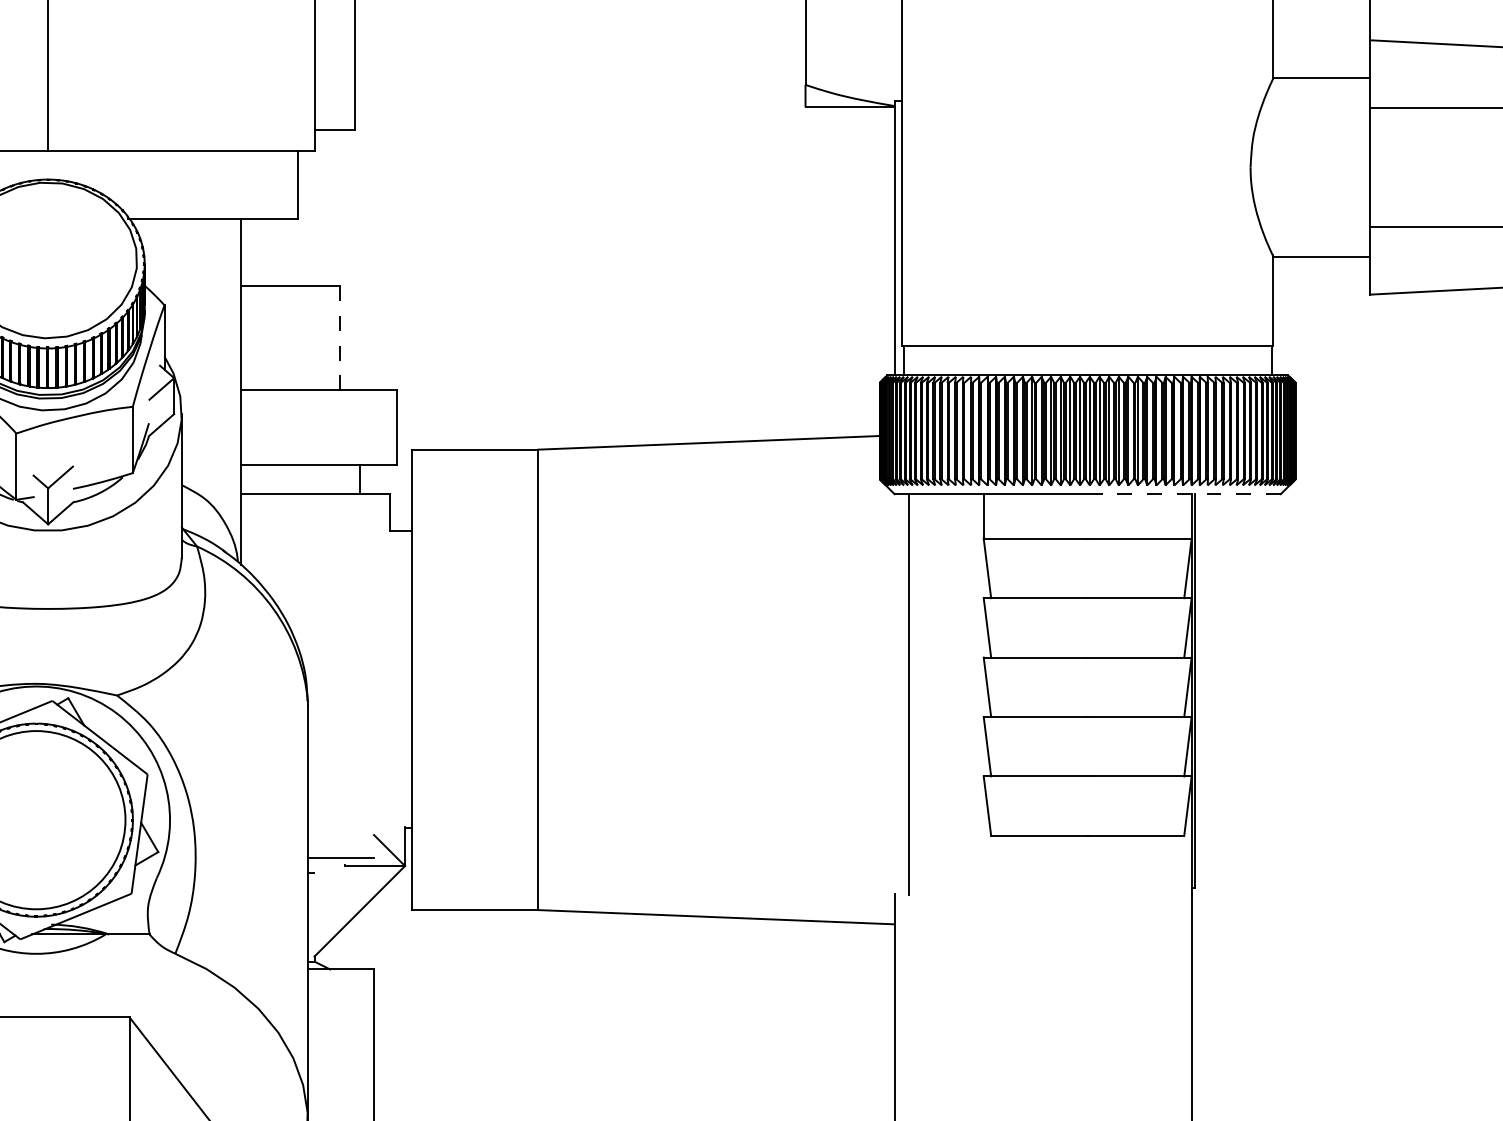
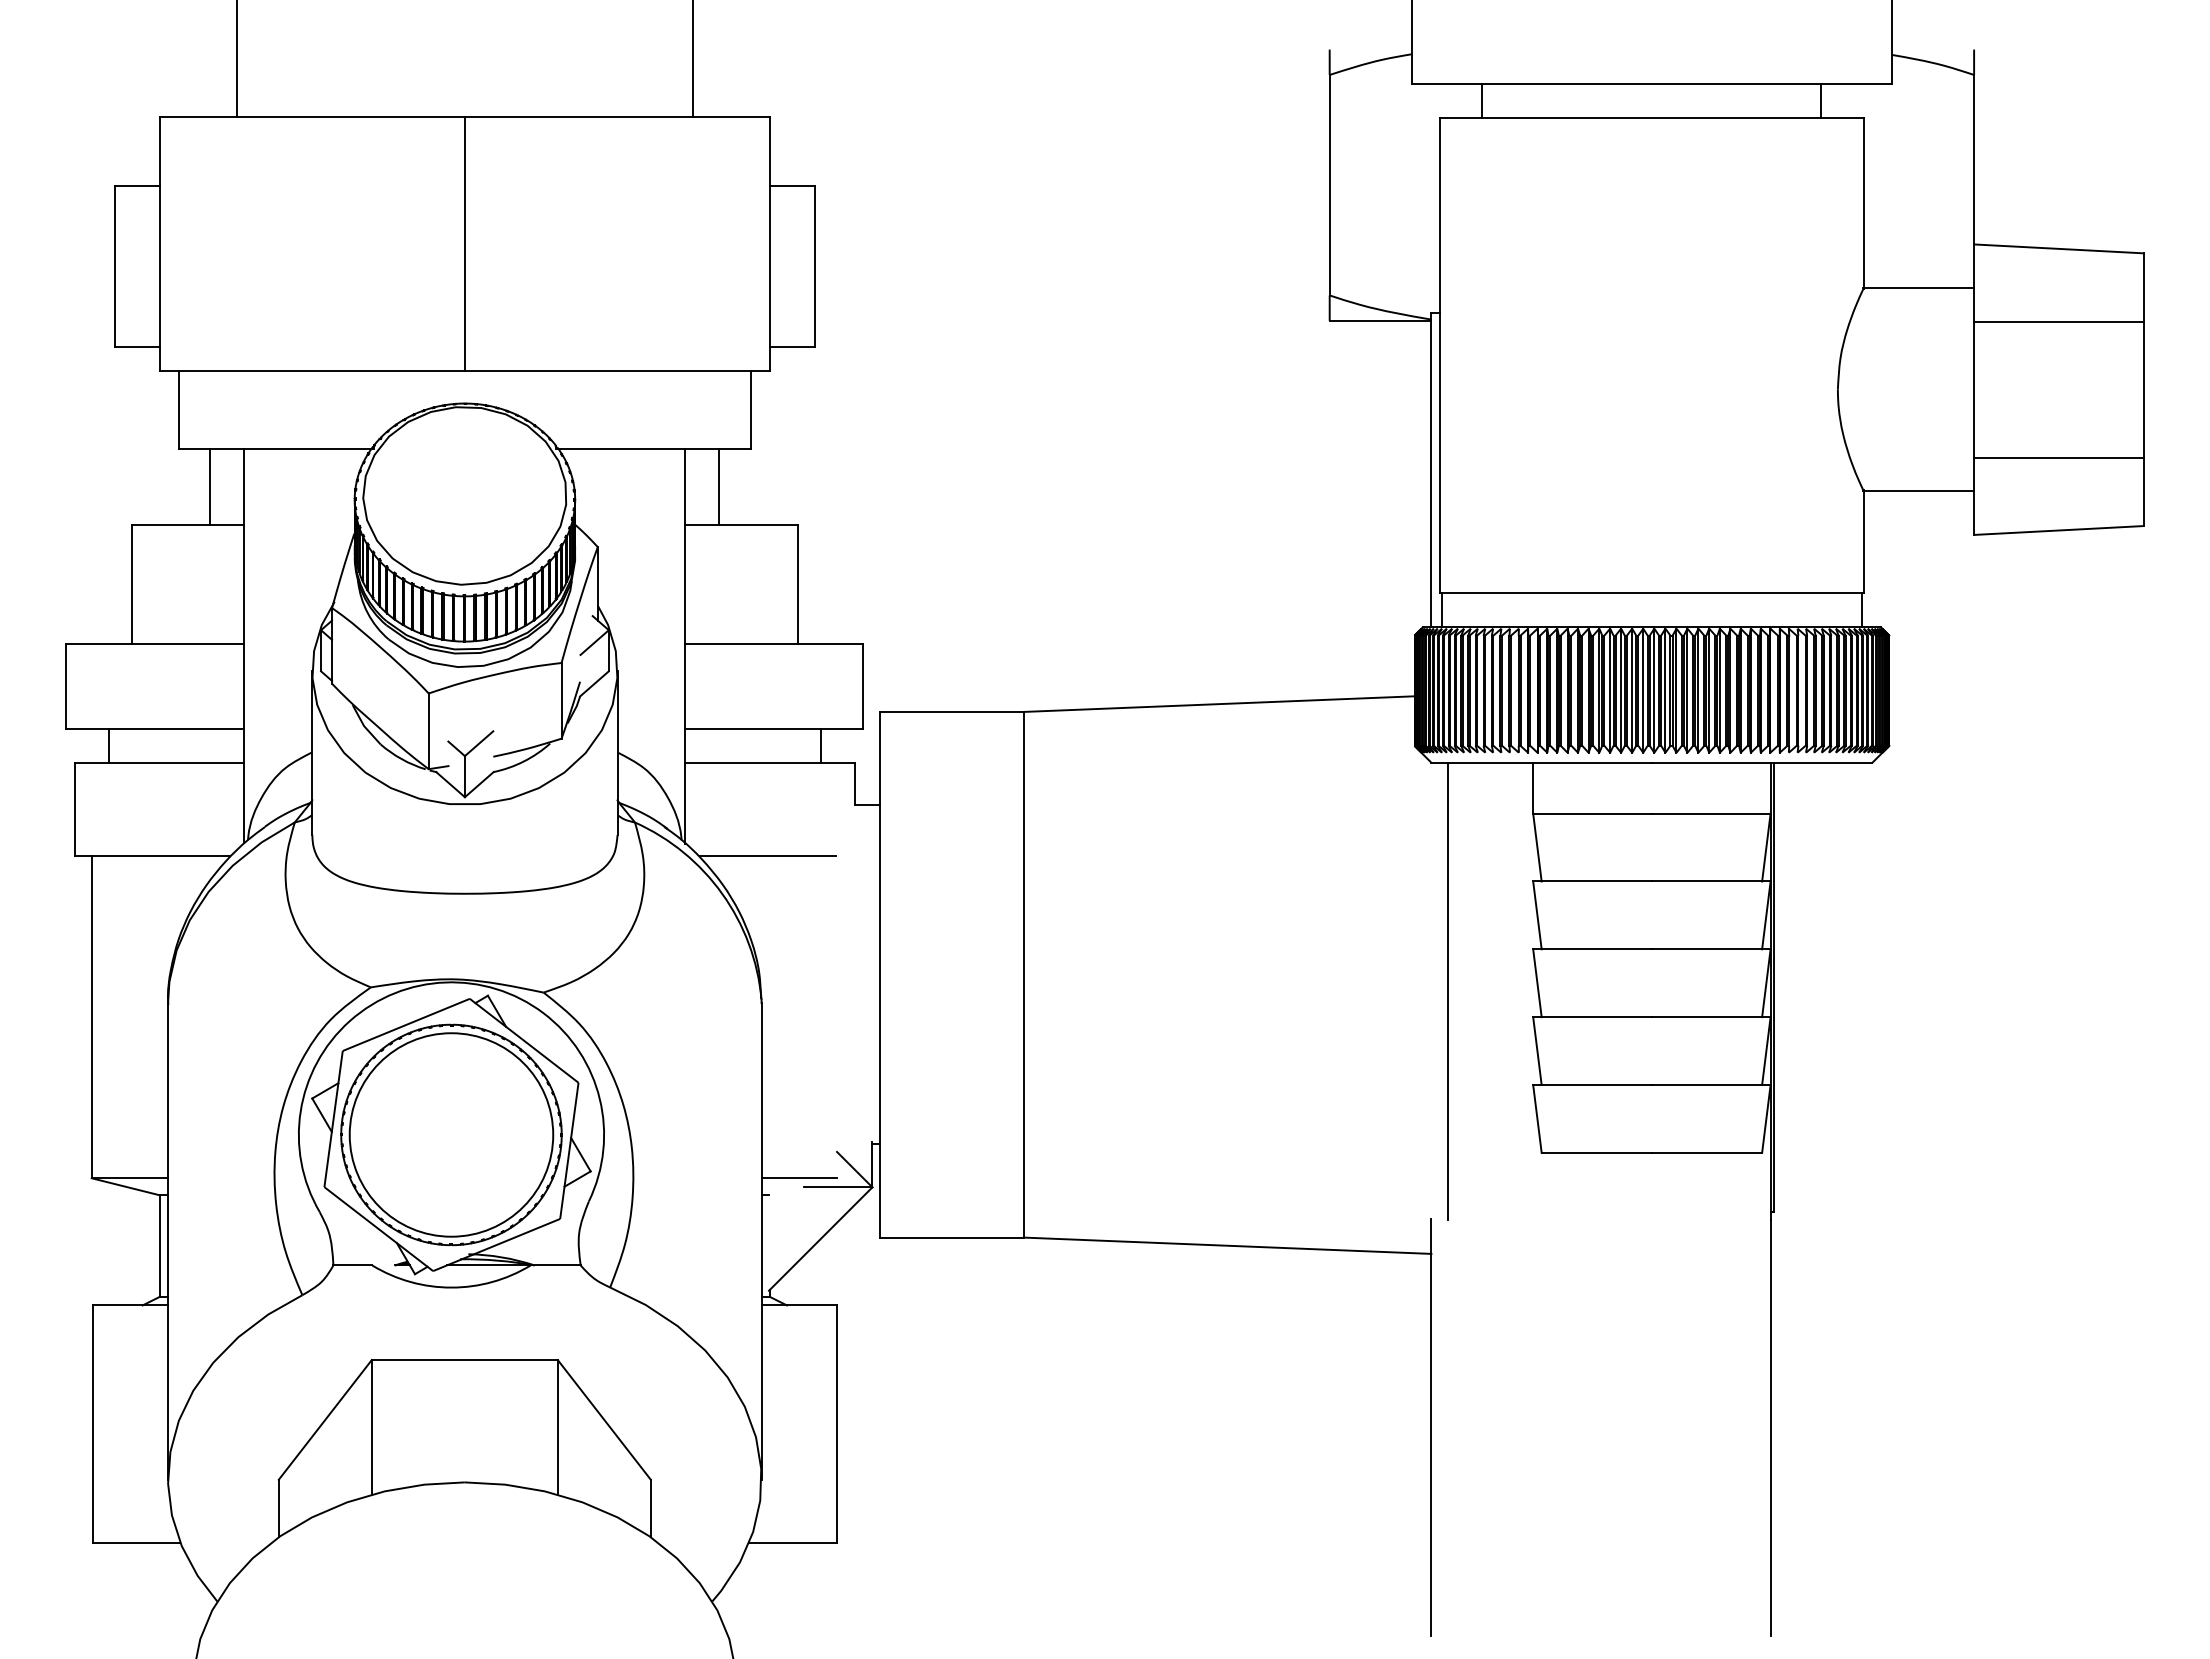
line: (271, 253) -> (719, 487), added
line: (339, 338) -> (797, 584), dashed -> solid
line: (1184, 493) -> (1762, 762), dashed -> solid
line: (313, 576) -> (767, 856), added

